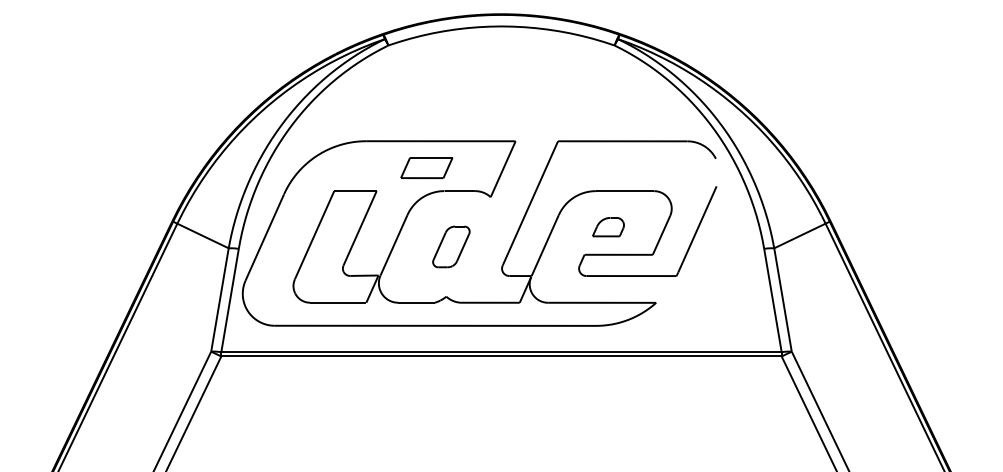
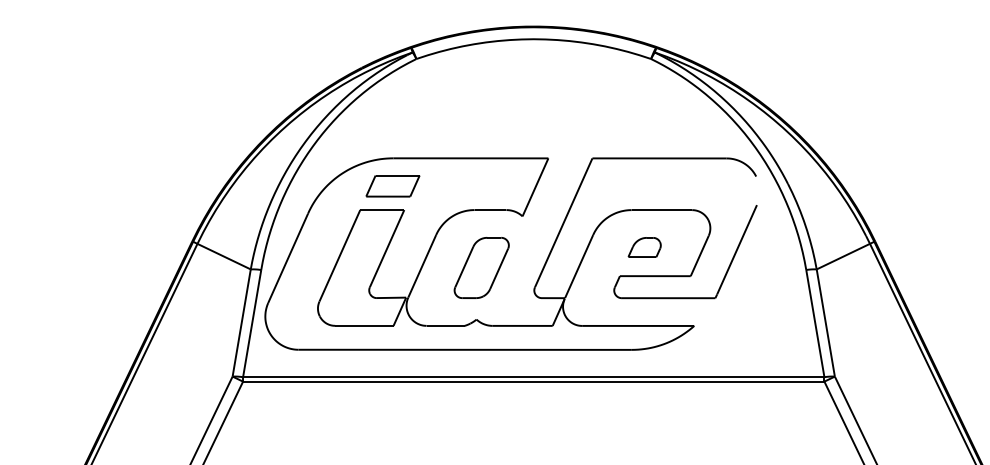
part: (426, 167) -> (392, 185), moved
part: (451, 246) -> (481, 267), size x1.43

